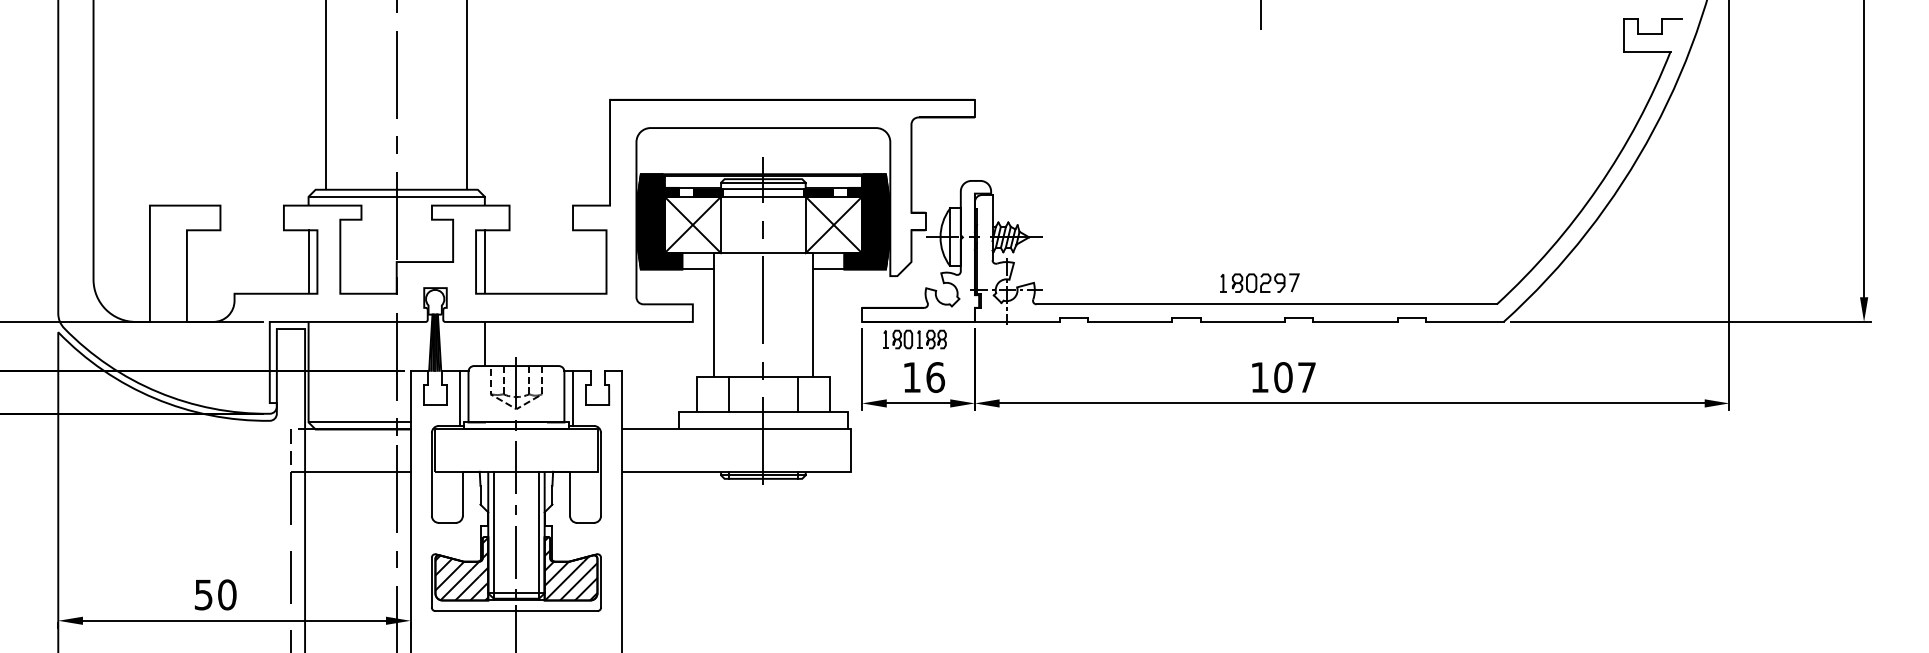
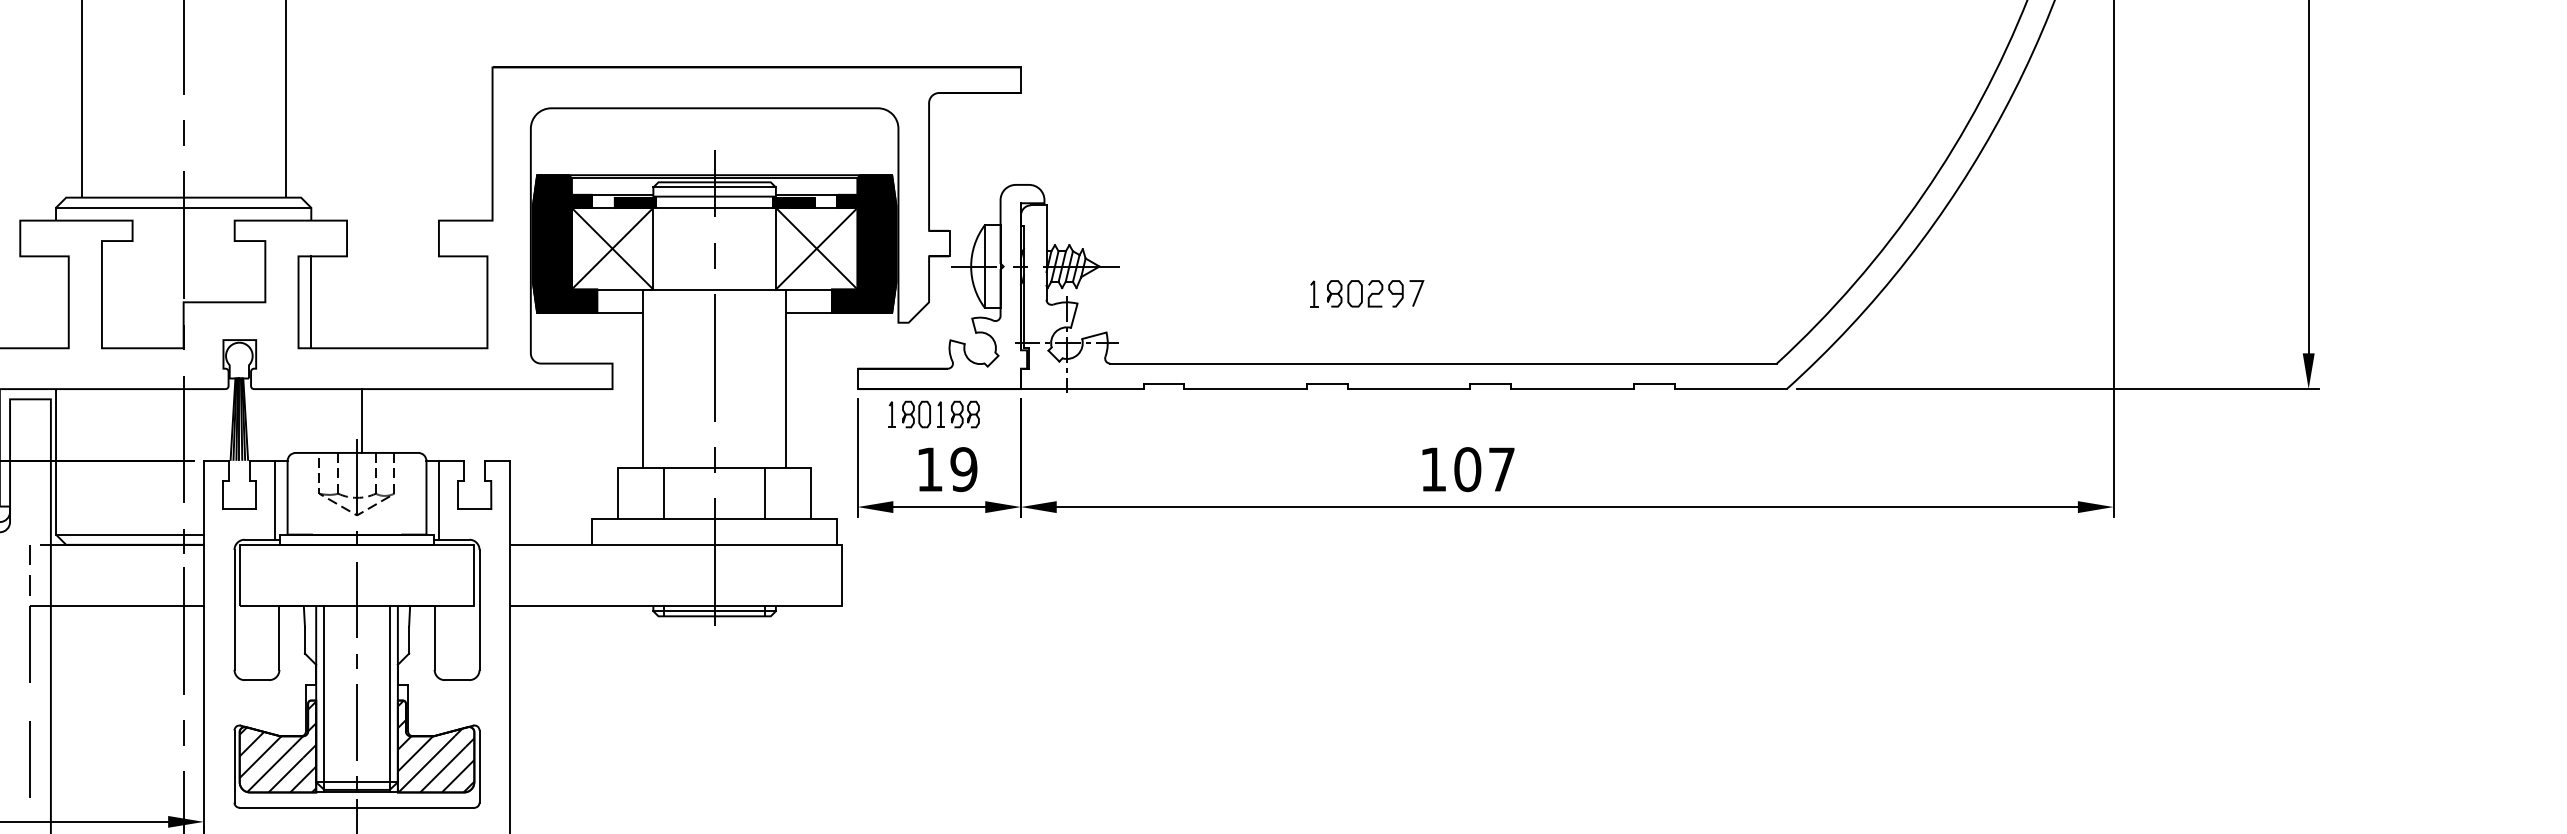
line: (308, 261) -> (55, 301), removed
part: (1259, 282) -> (1366, 292), moved
line: (484, 343) -> (361, 420), moved
text: (935, 377) -> (963, 469), 16 -> 19

